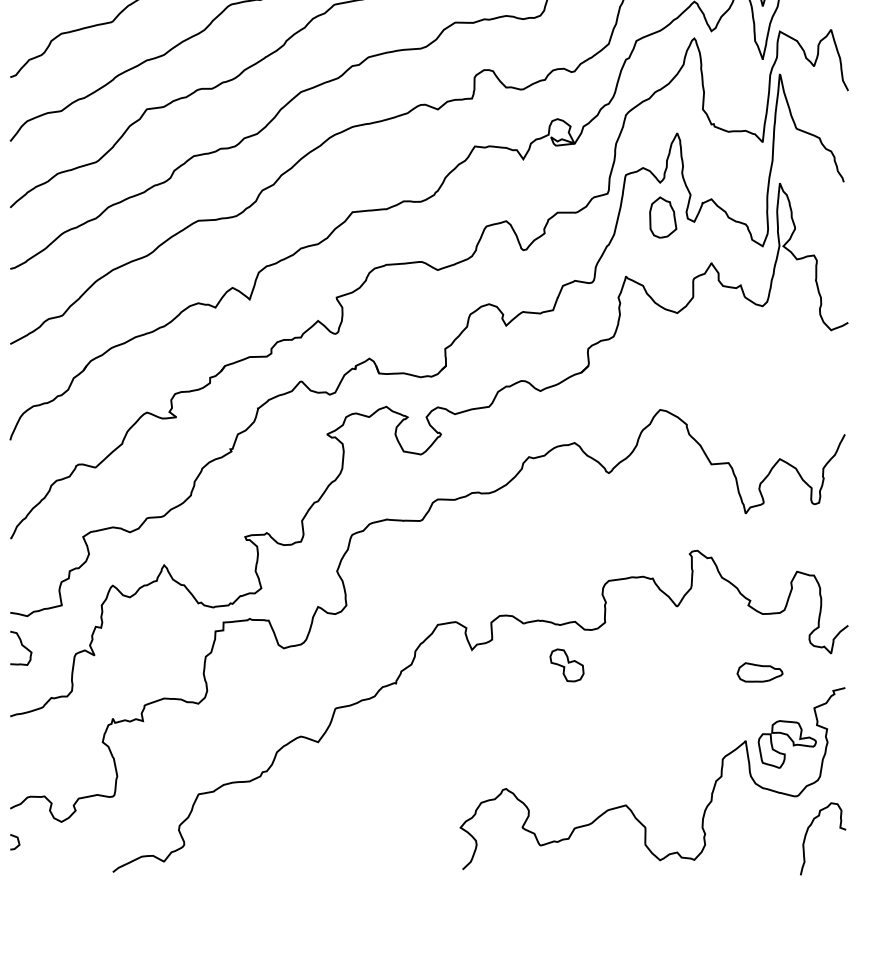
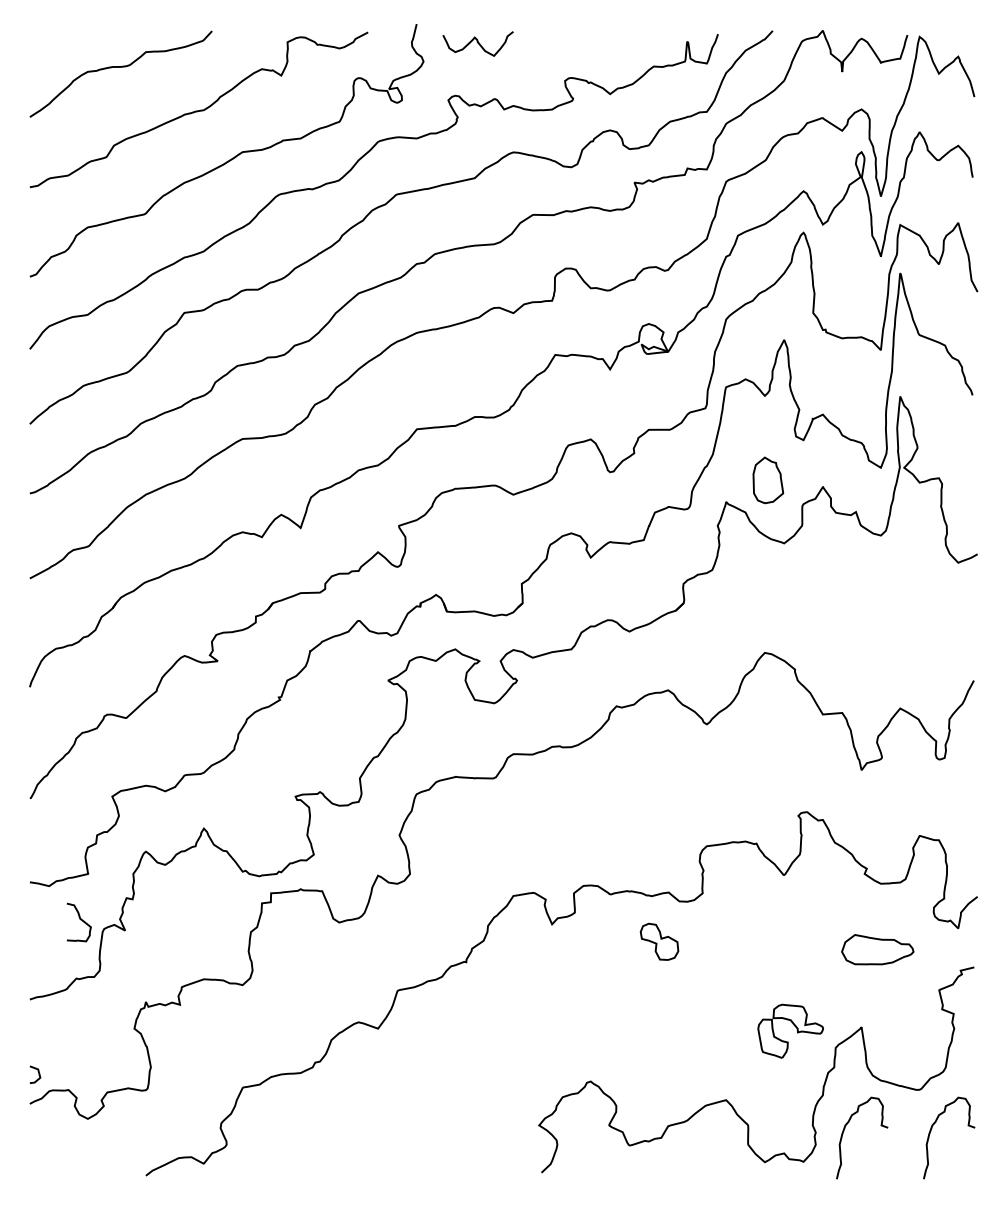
part: (663, 217) -> (768, 480), moved
curve: (22, 646) -> (80, 920), moved
part: (759, 672) -> (877, 949), size x1.4
part: (787, 743) -> (790, 1030), moved
curve: (730, 833) -> (844, 1131), added
line: (17, 841) -> (38, 1074), moved

